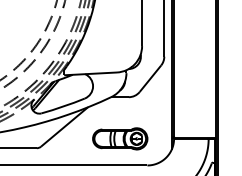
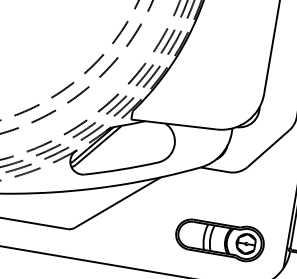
part: (120, 138) -> (220, 238), moved

